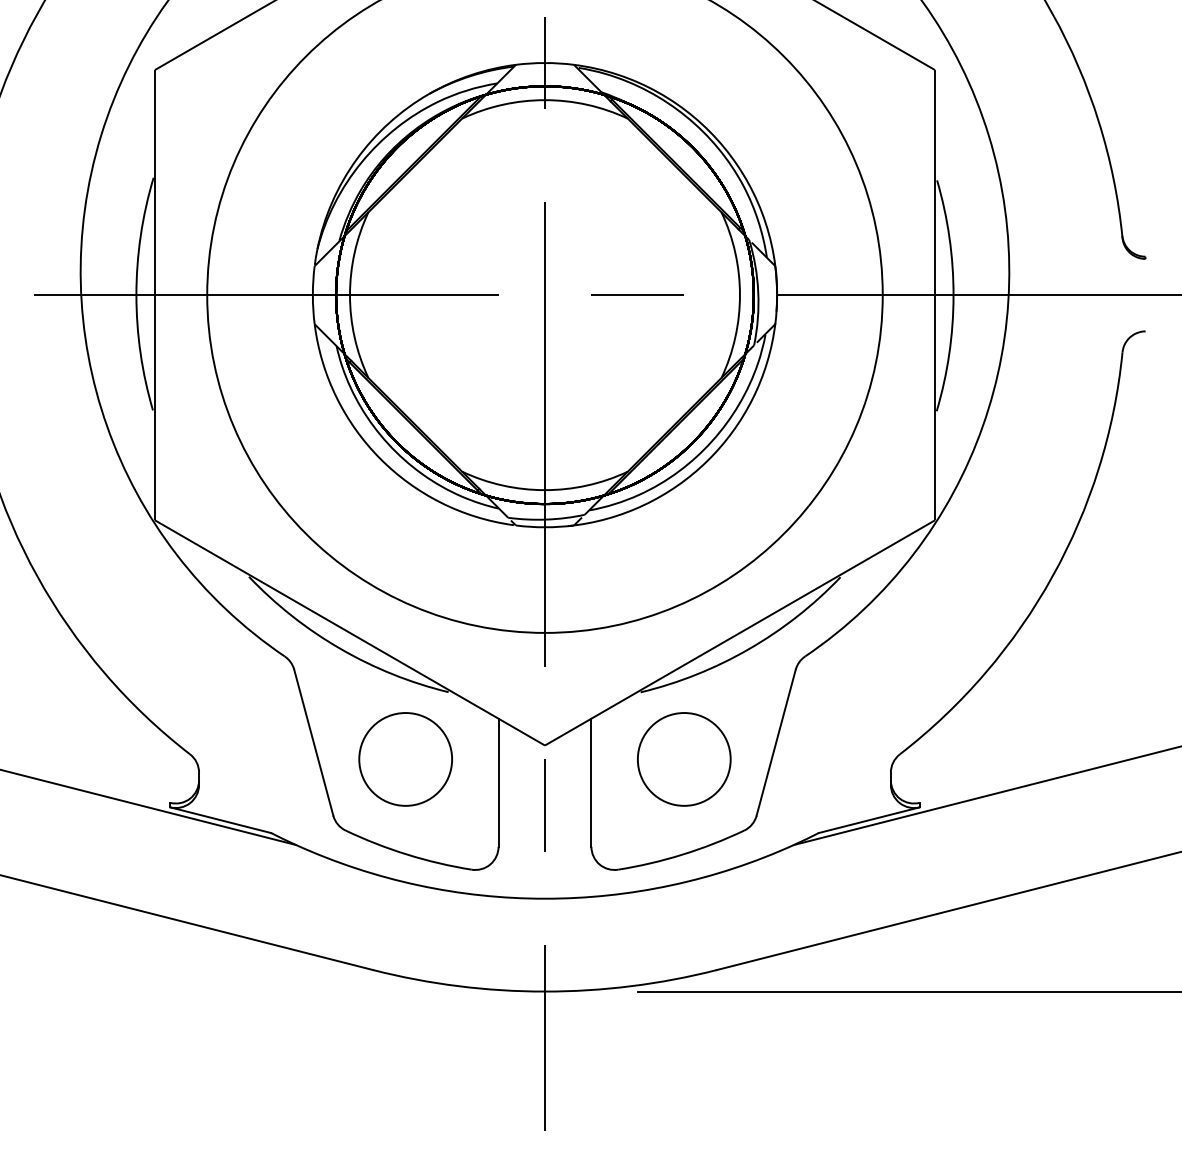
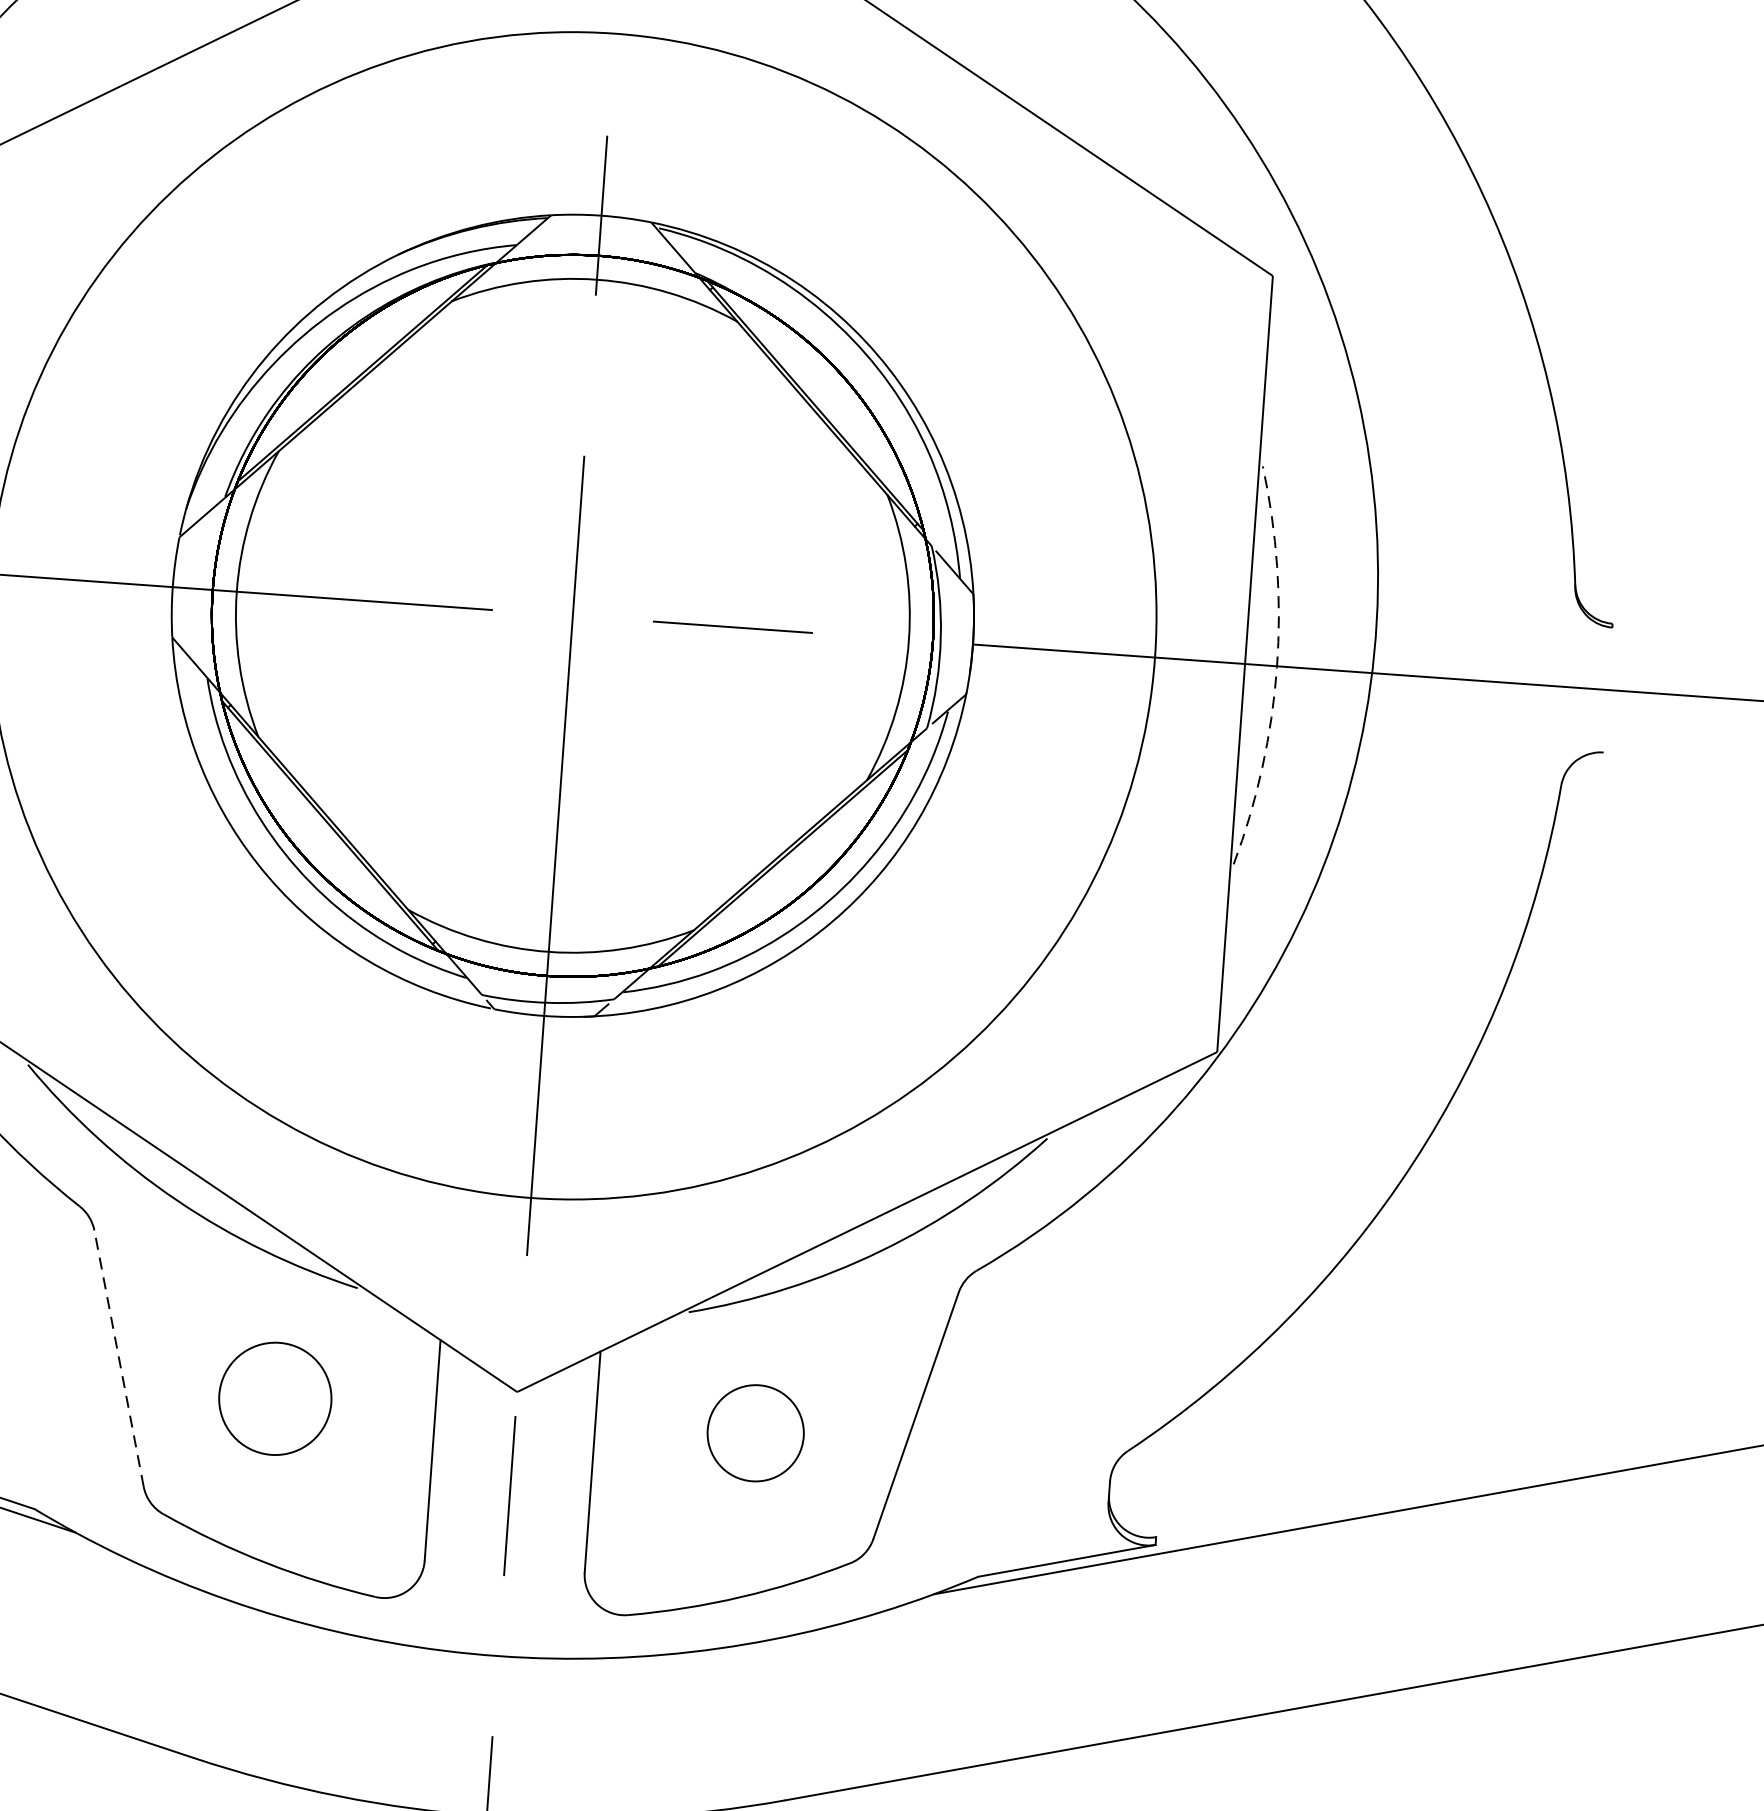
arc: (953, 295) -> (1276, 666), solid -> dashed
line: (313, 742) -> (118, 1358), solid -> dashed
circle: (405, 759) -> (275, 1398), size x0.7
circle: (684, 759) -> (755, 1433), size x0.6

